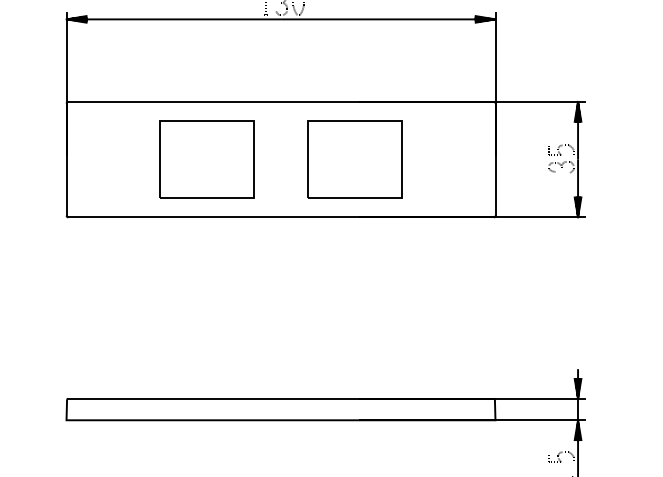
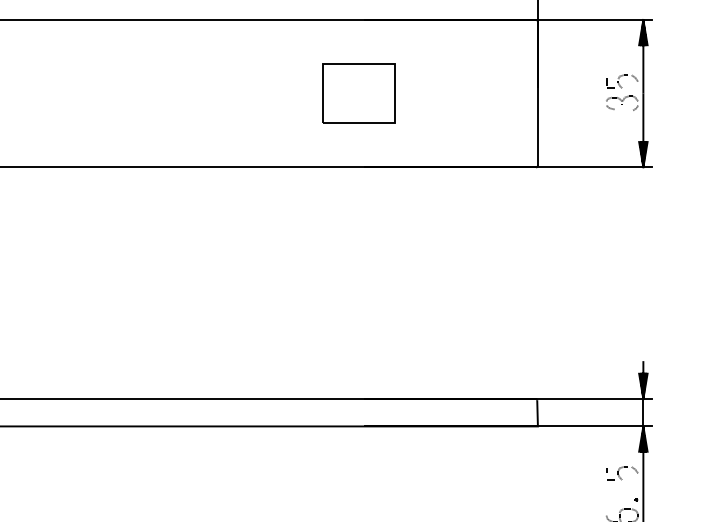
part: (206, 159) -> (169, 93), removed
part: (354, 159) -> (357, 93), size x0.6

